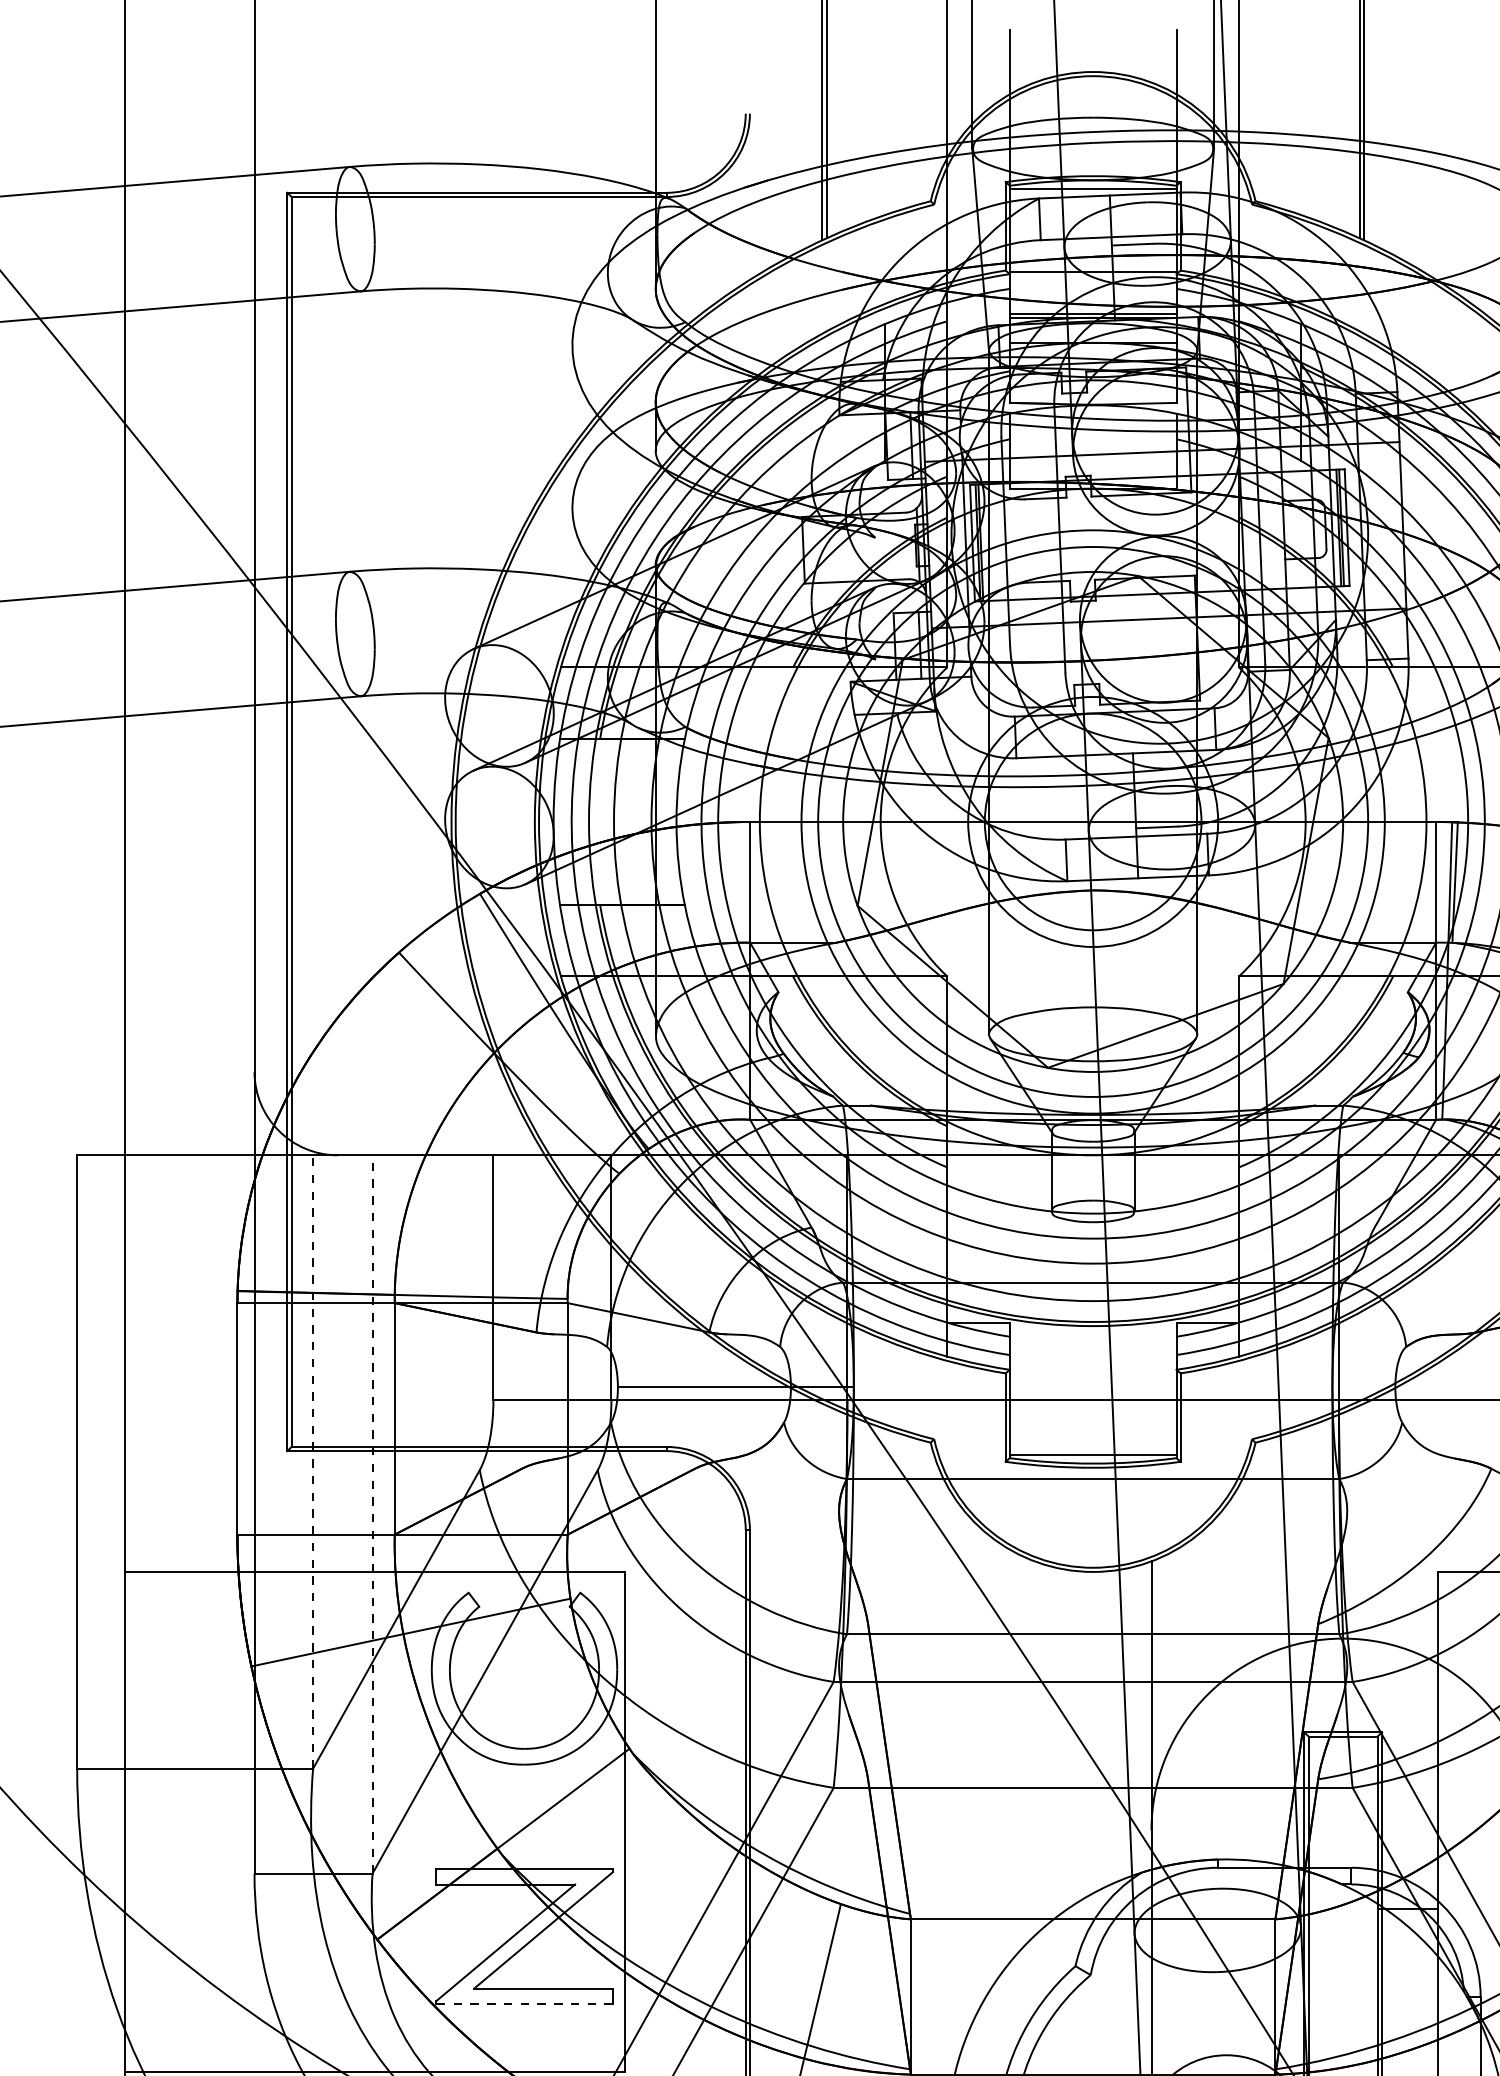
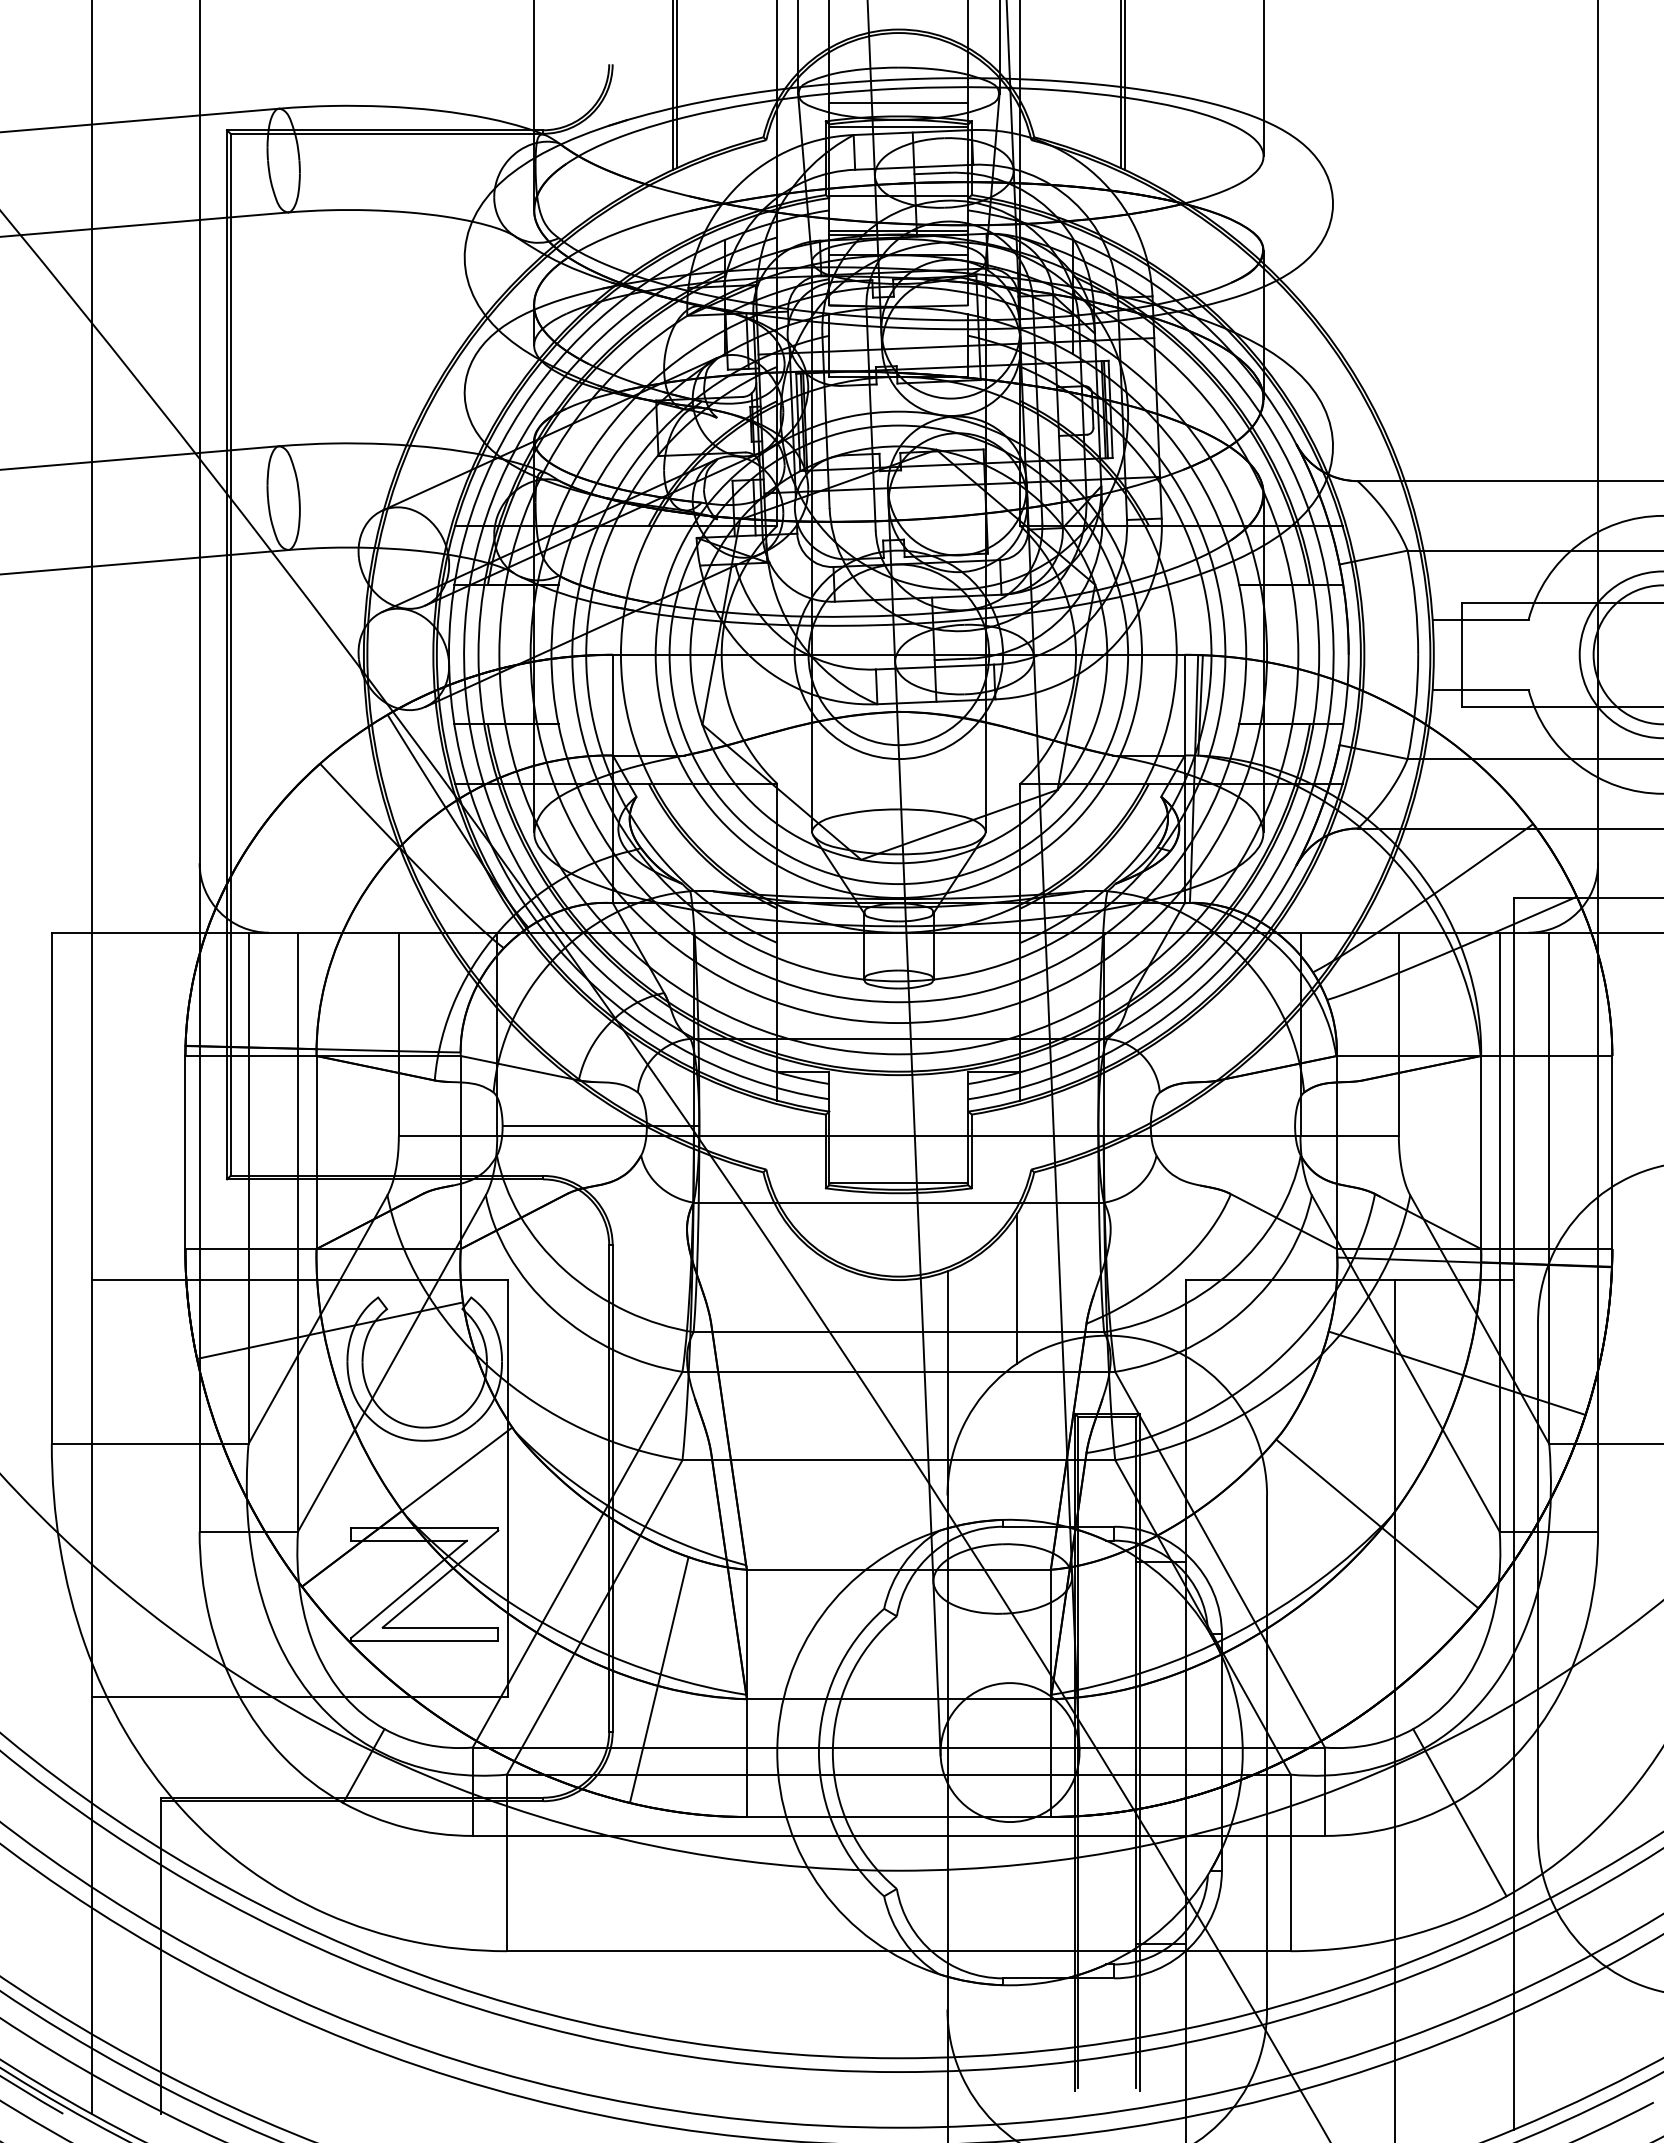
line: (1092, 159) -> (898, 102), added
line: (313, 1462) -> (248, 1188), dashed -> solid
line: (373, 1513) -> (298, 1231), dashed -> solid
line: (1234, 1581) -> (1016, 1288), added
line: (524, 2004) -> (424, 1640), dashed -> solid

